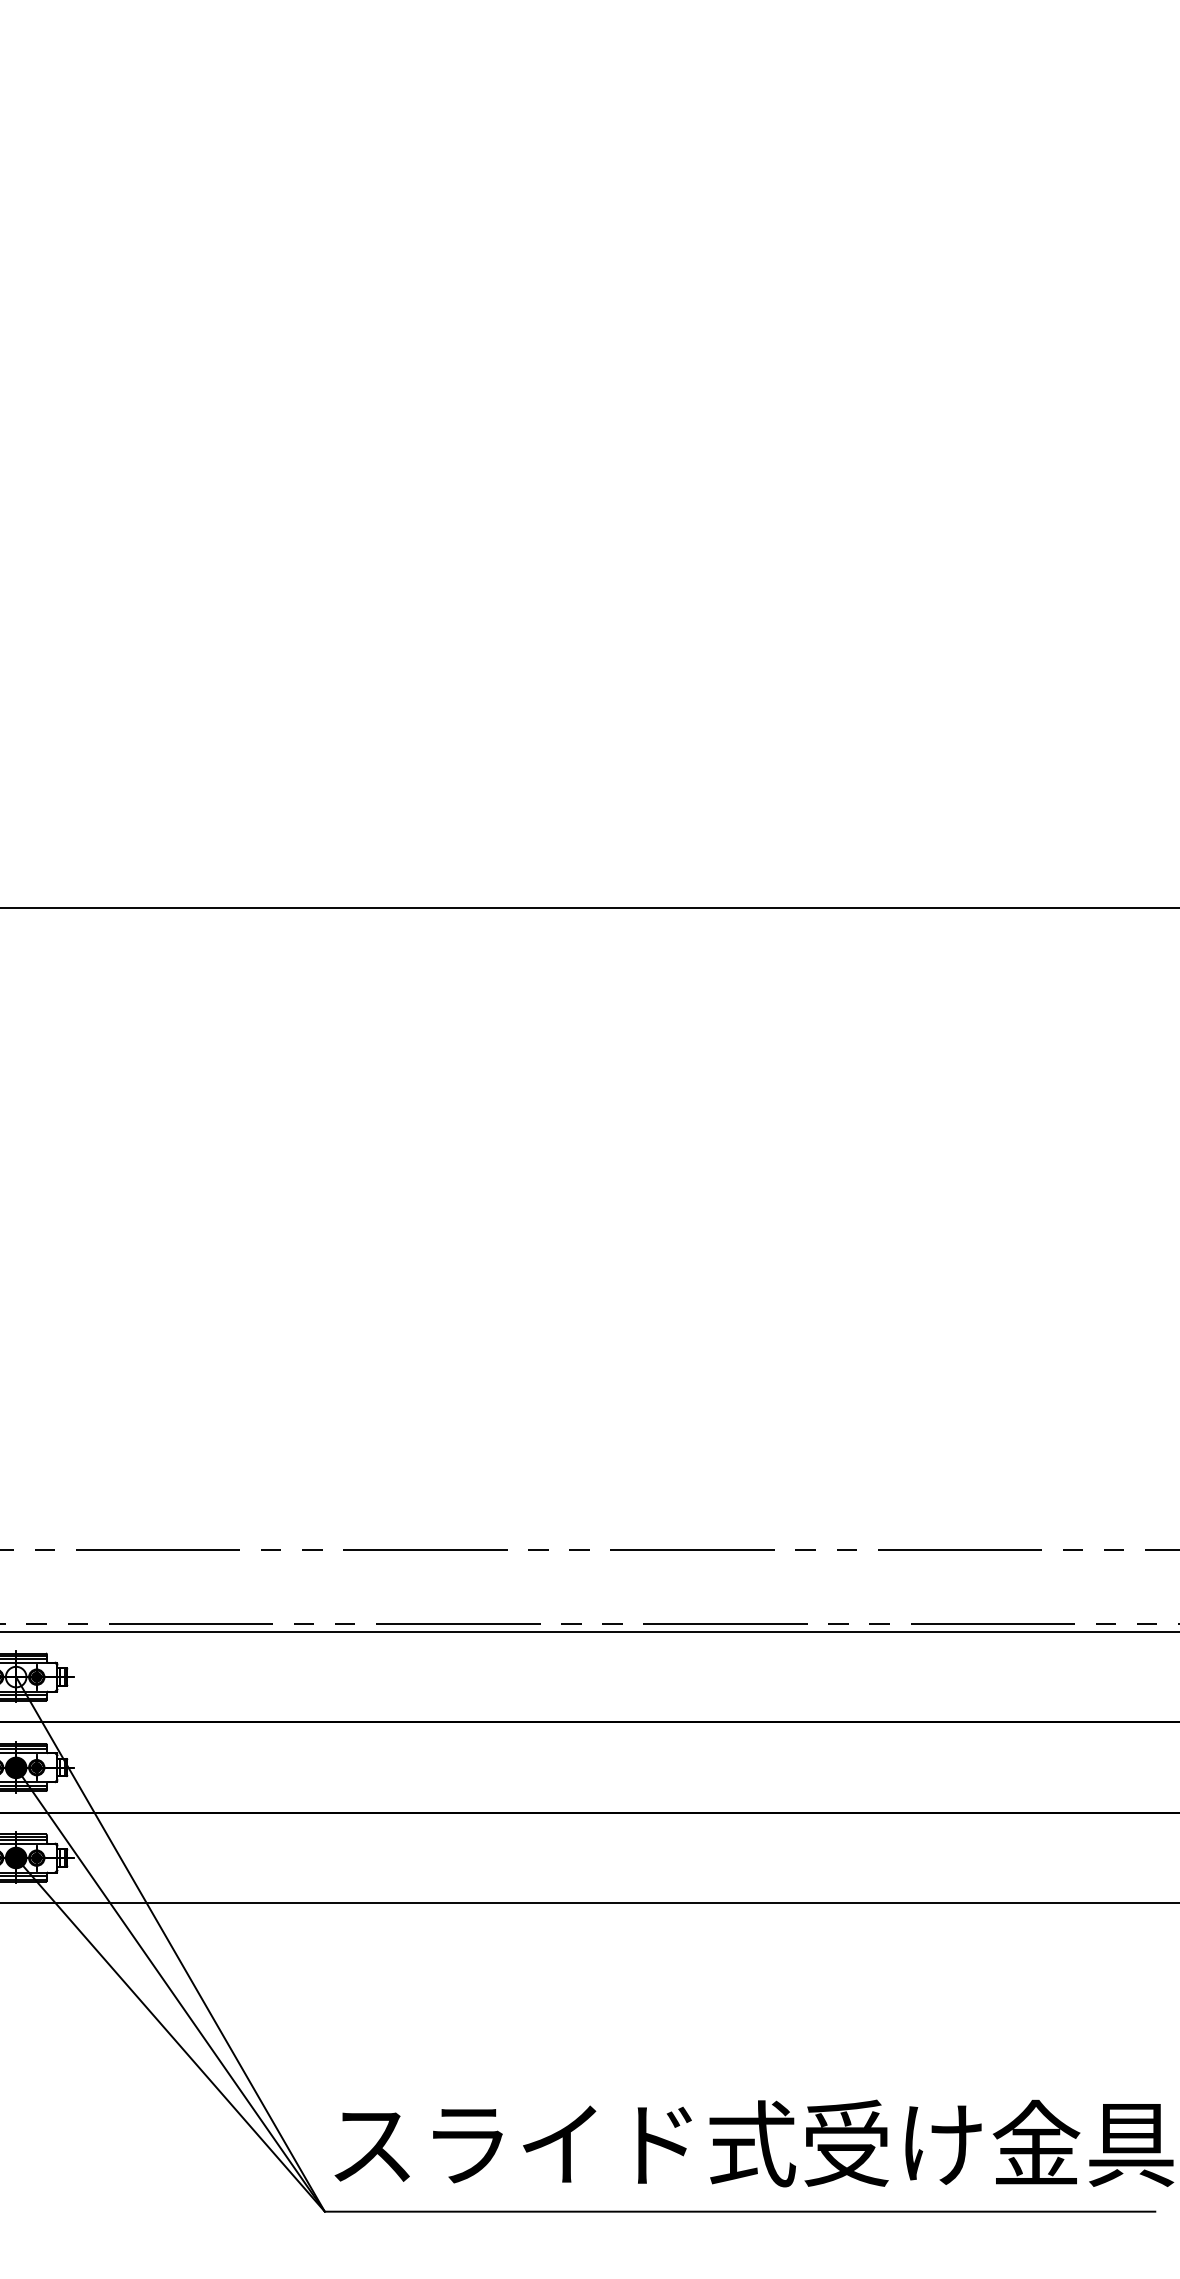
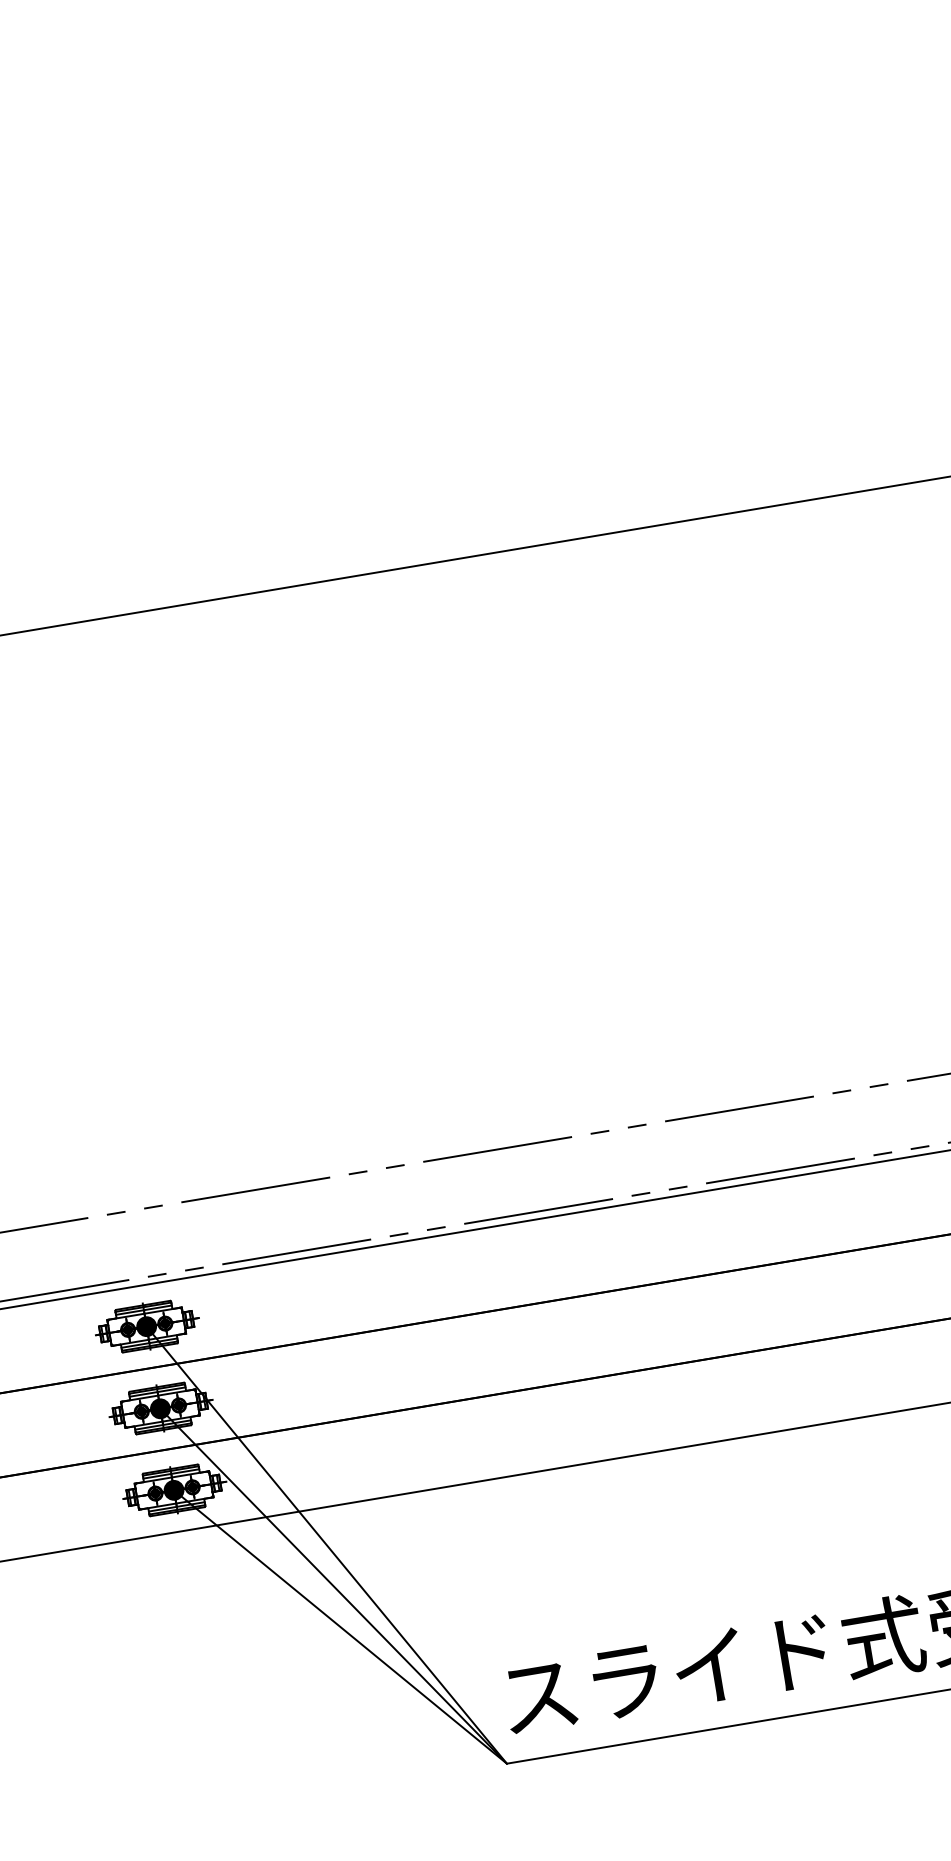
fill: (15, 1676) -> (145, 1326), added

